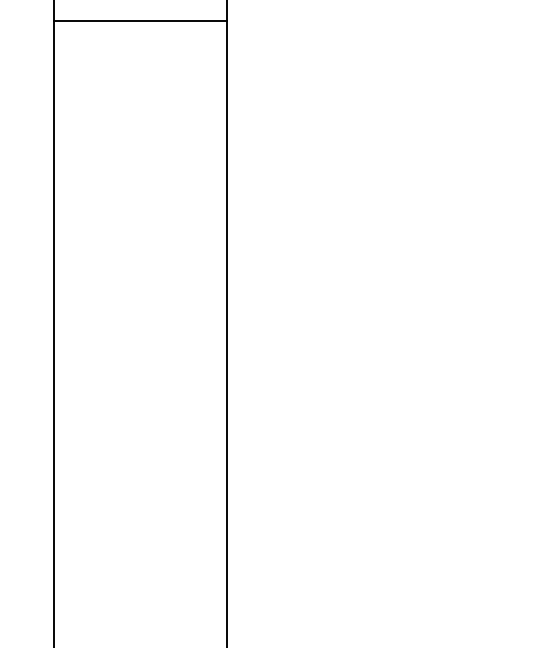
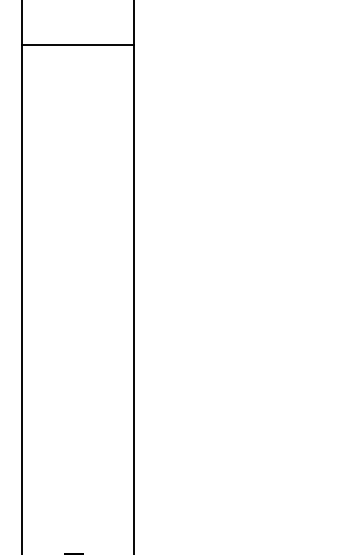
line: (140, 21) -> (78, 45), moved

